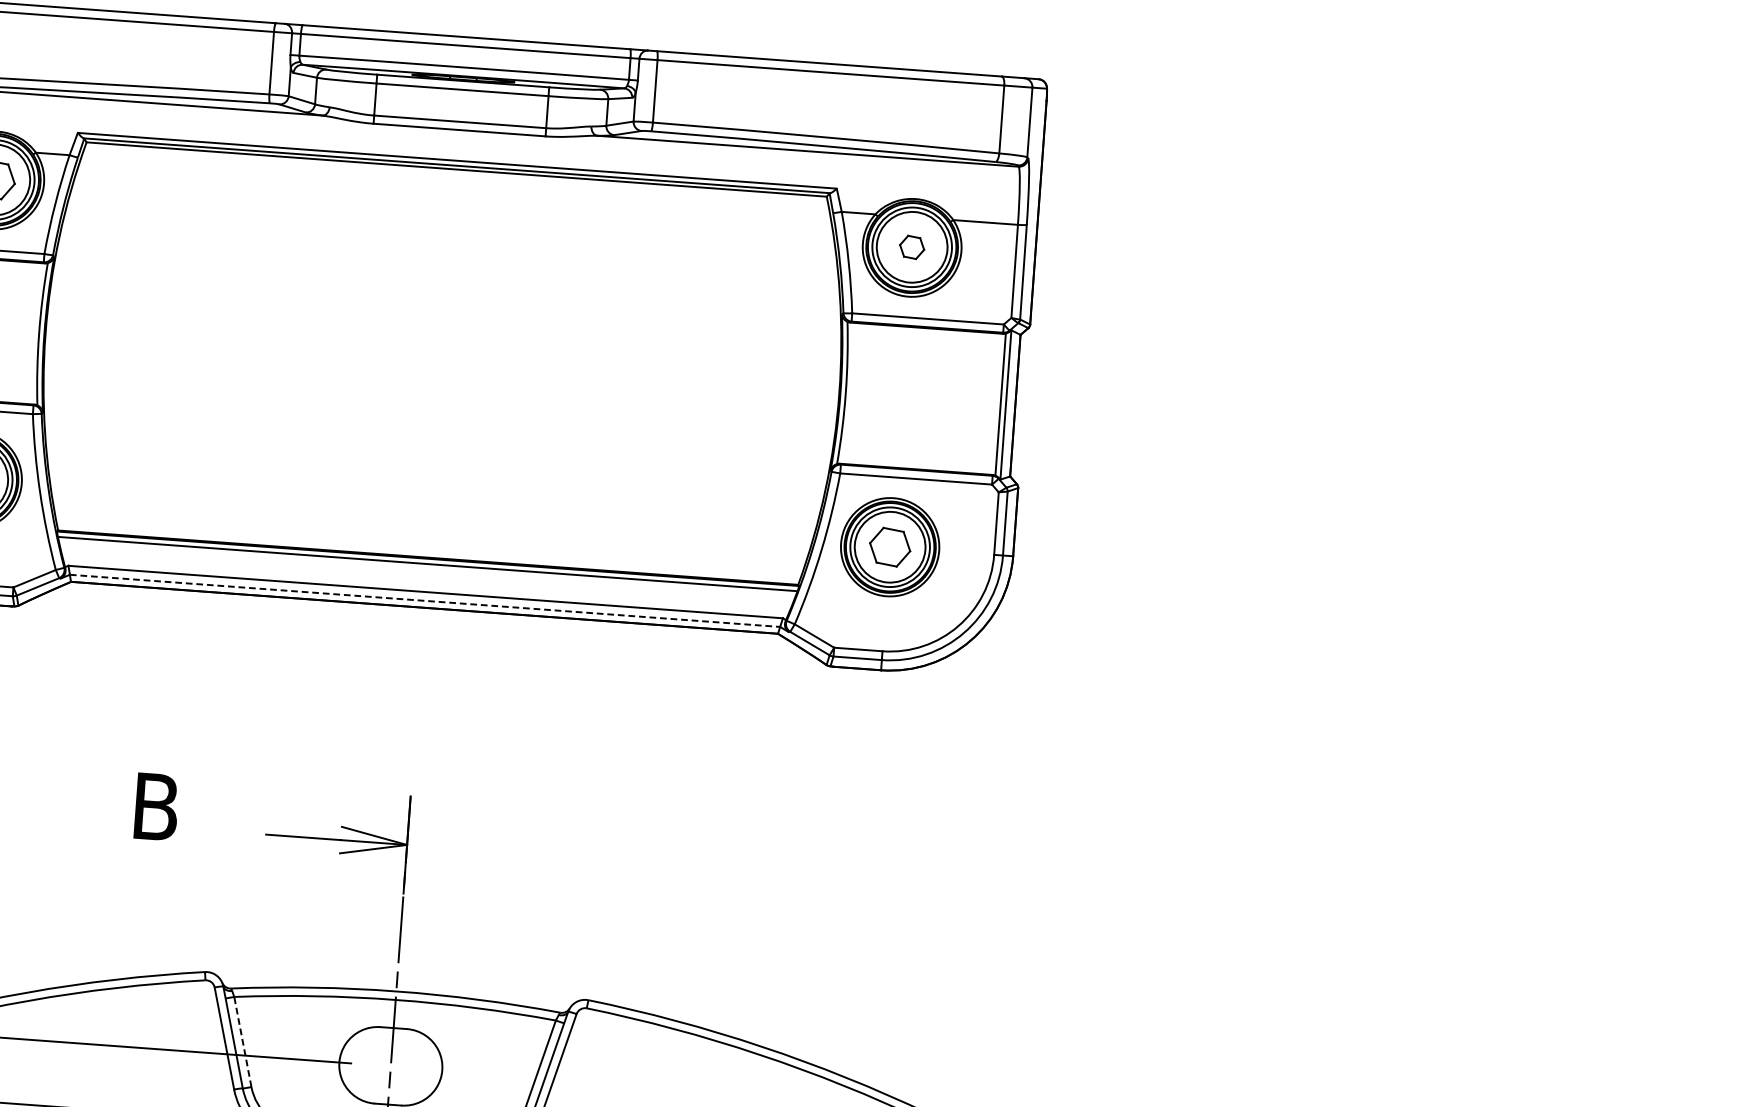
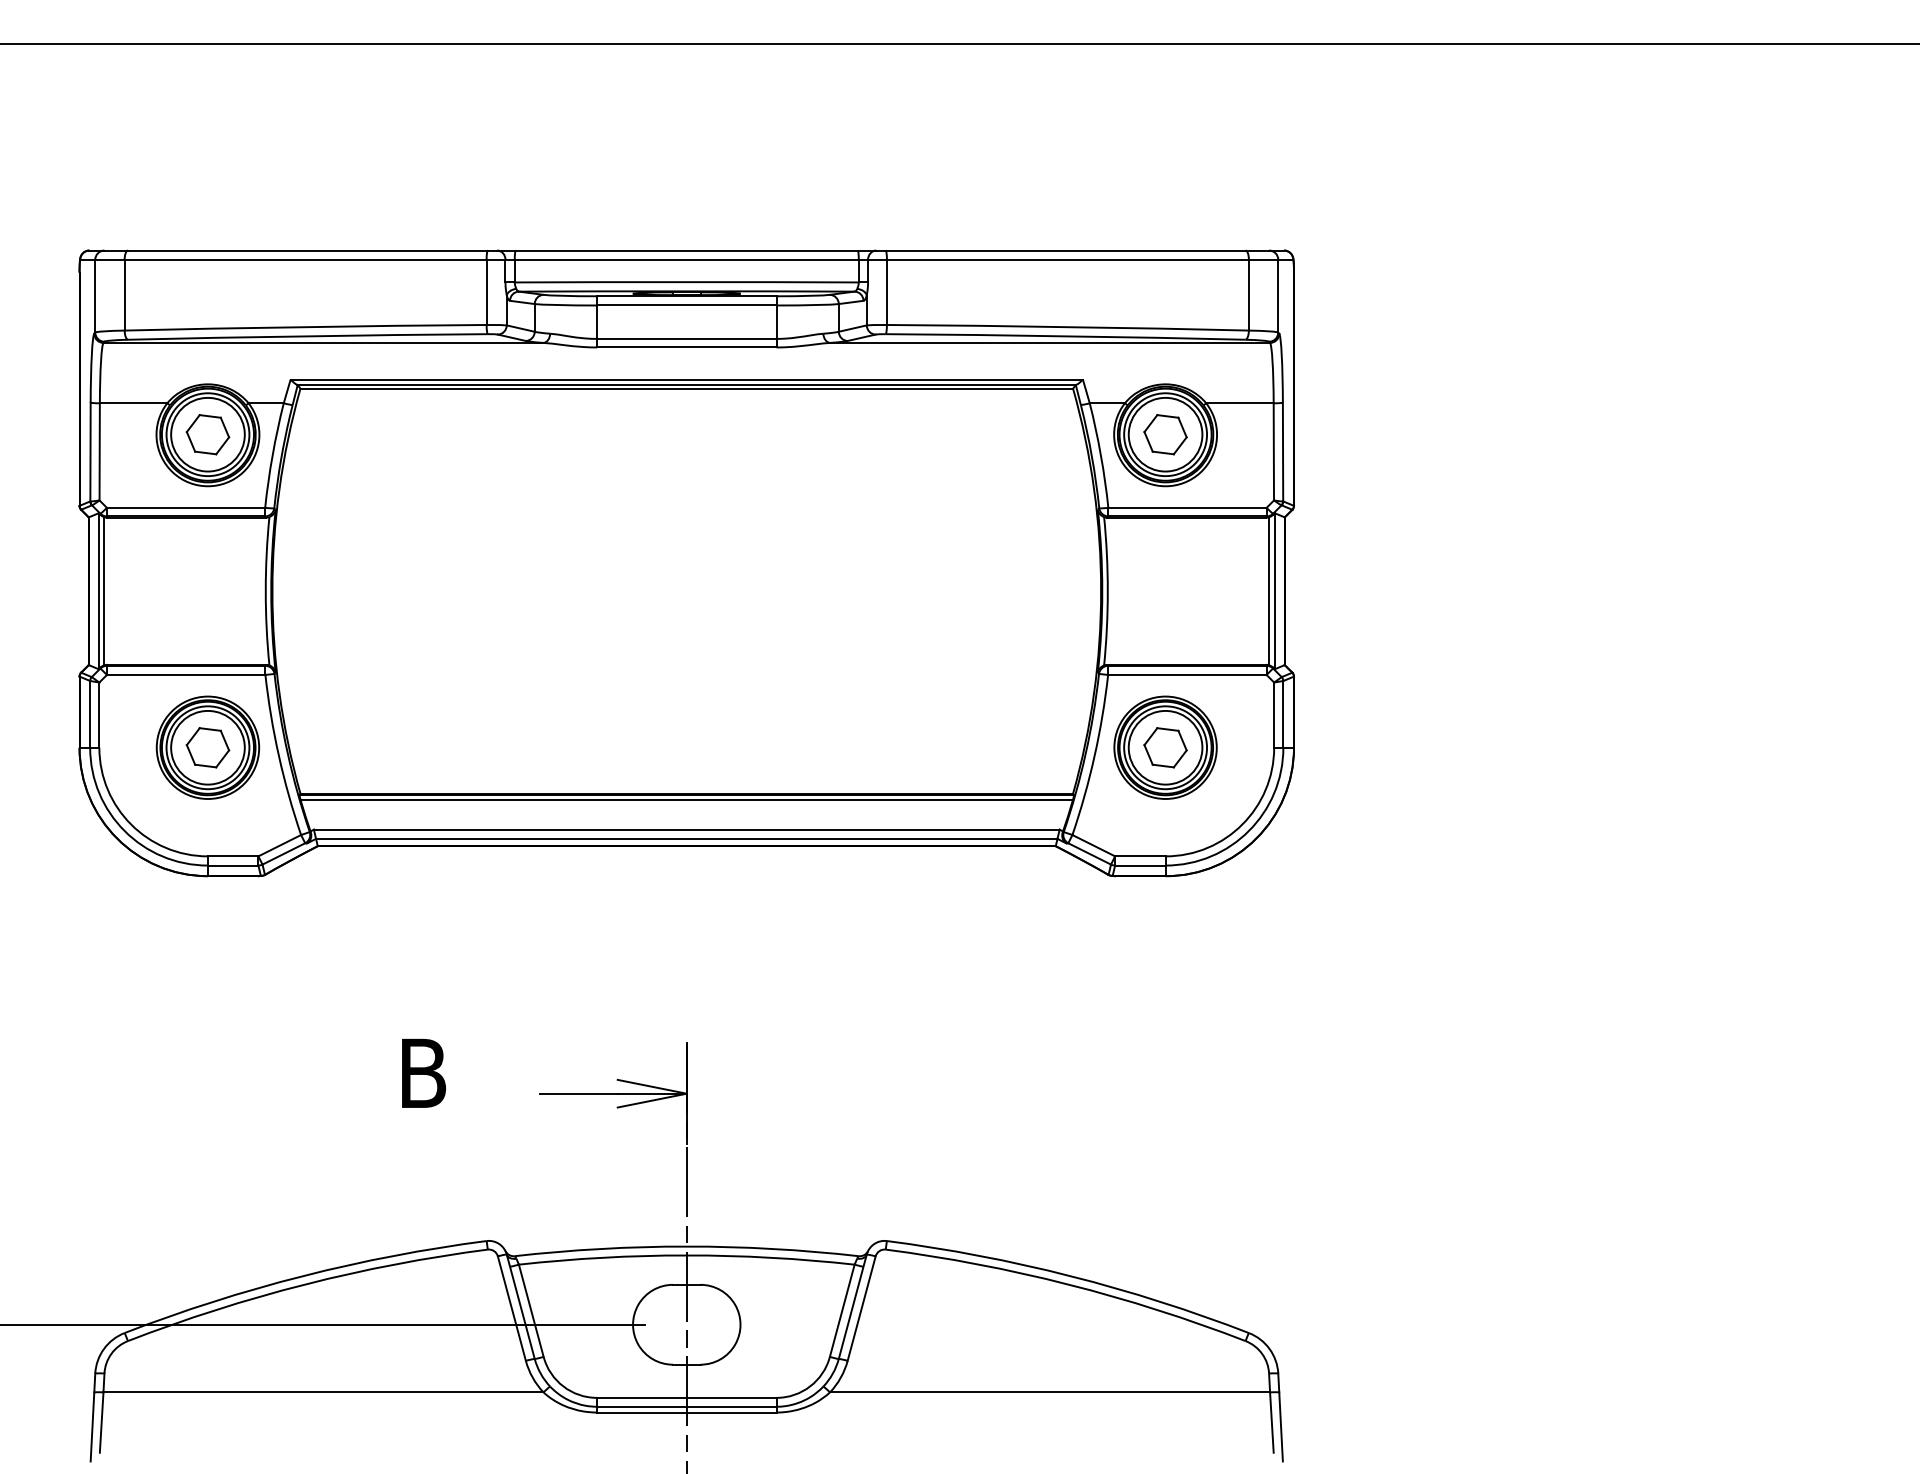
part: (912, 247) -> (1165, 434), size x1.67
line: (424, 600) -> (686, 838), dashed -> solid
line: (243, 1041) -> (531, 1310), dashed -> solid

